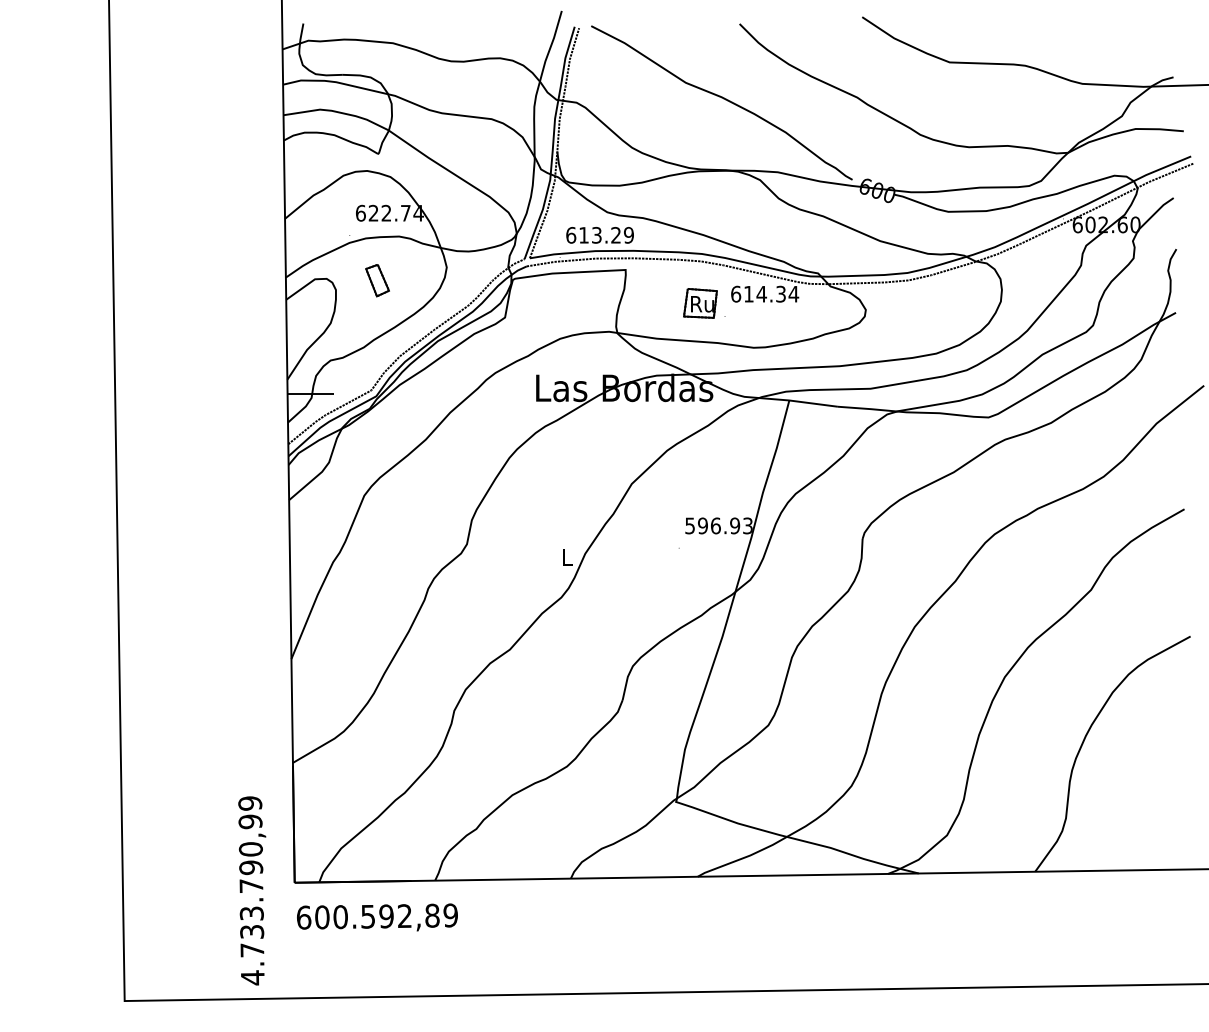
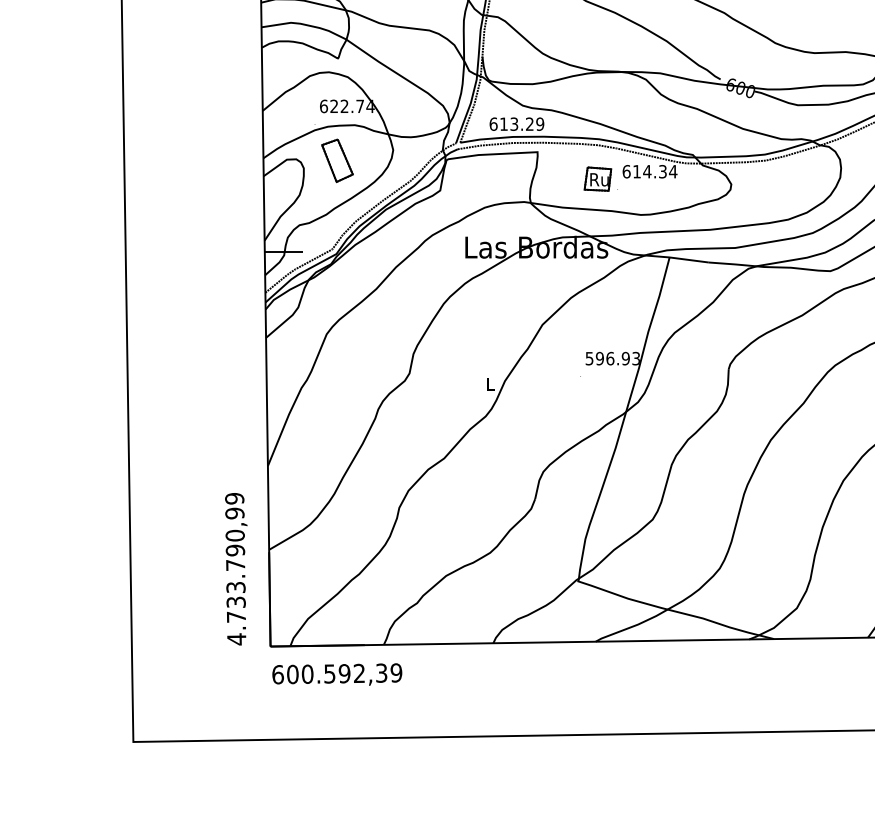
part: (377, 280) -> (337, 160), size x1.67
text: (252, 890) -> (236, 568), moved
text: (432, 915) -> (381, 672), 600.592,89 -> 600.592,39

